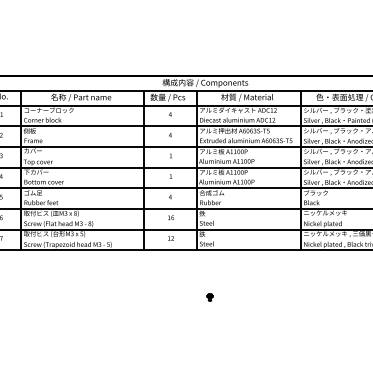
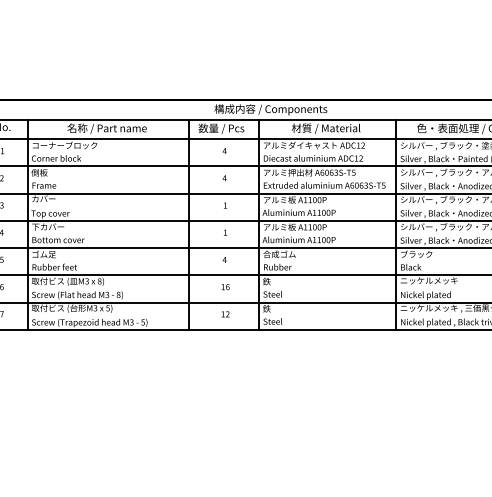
part: (209, 297) -> (276, 392), removed

